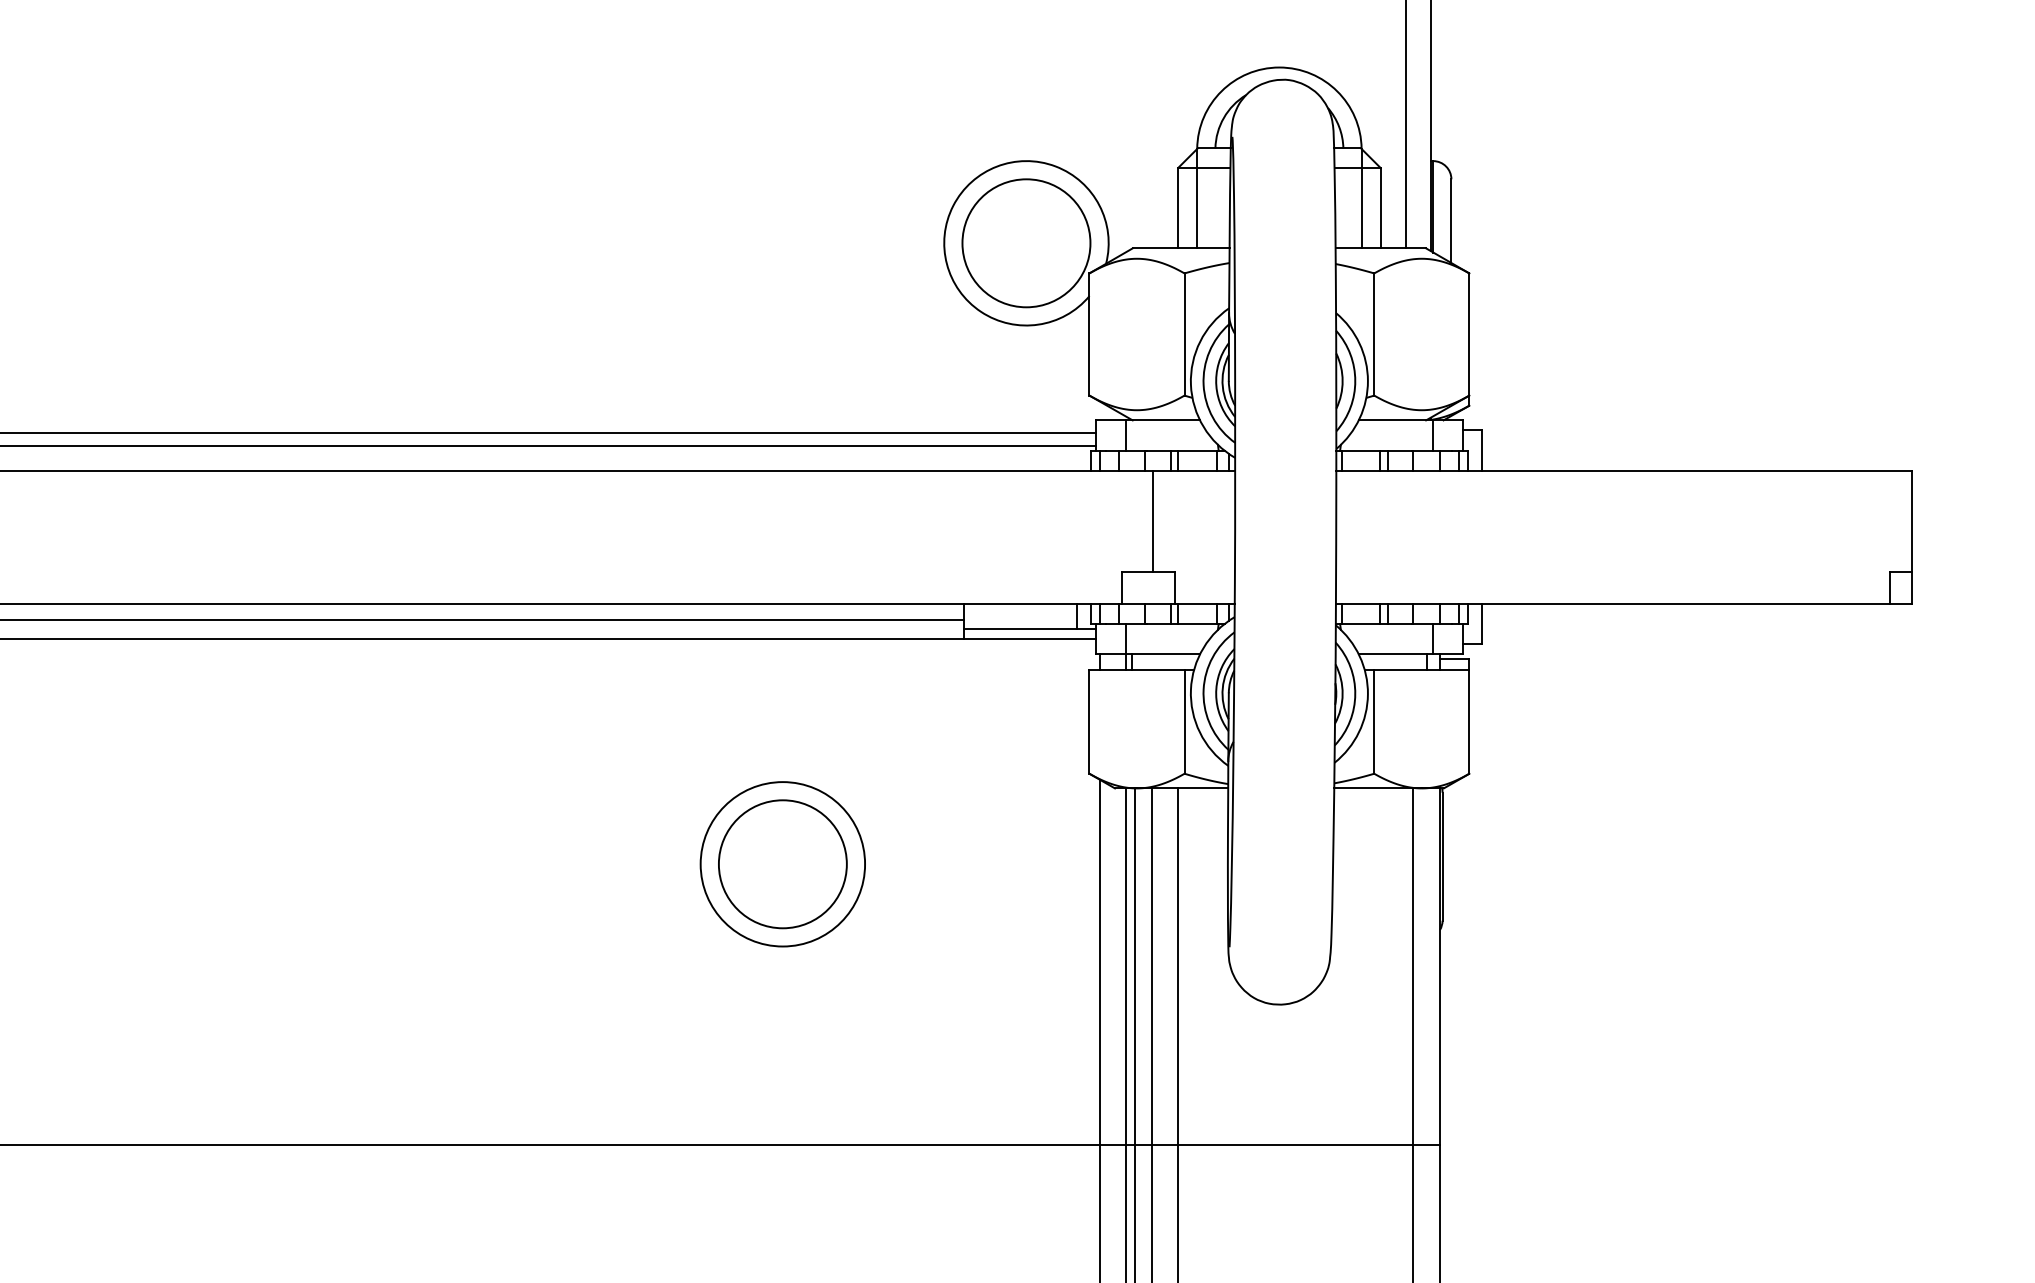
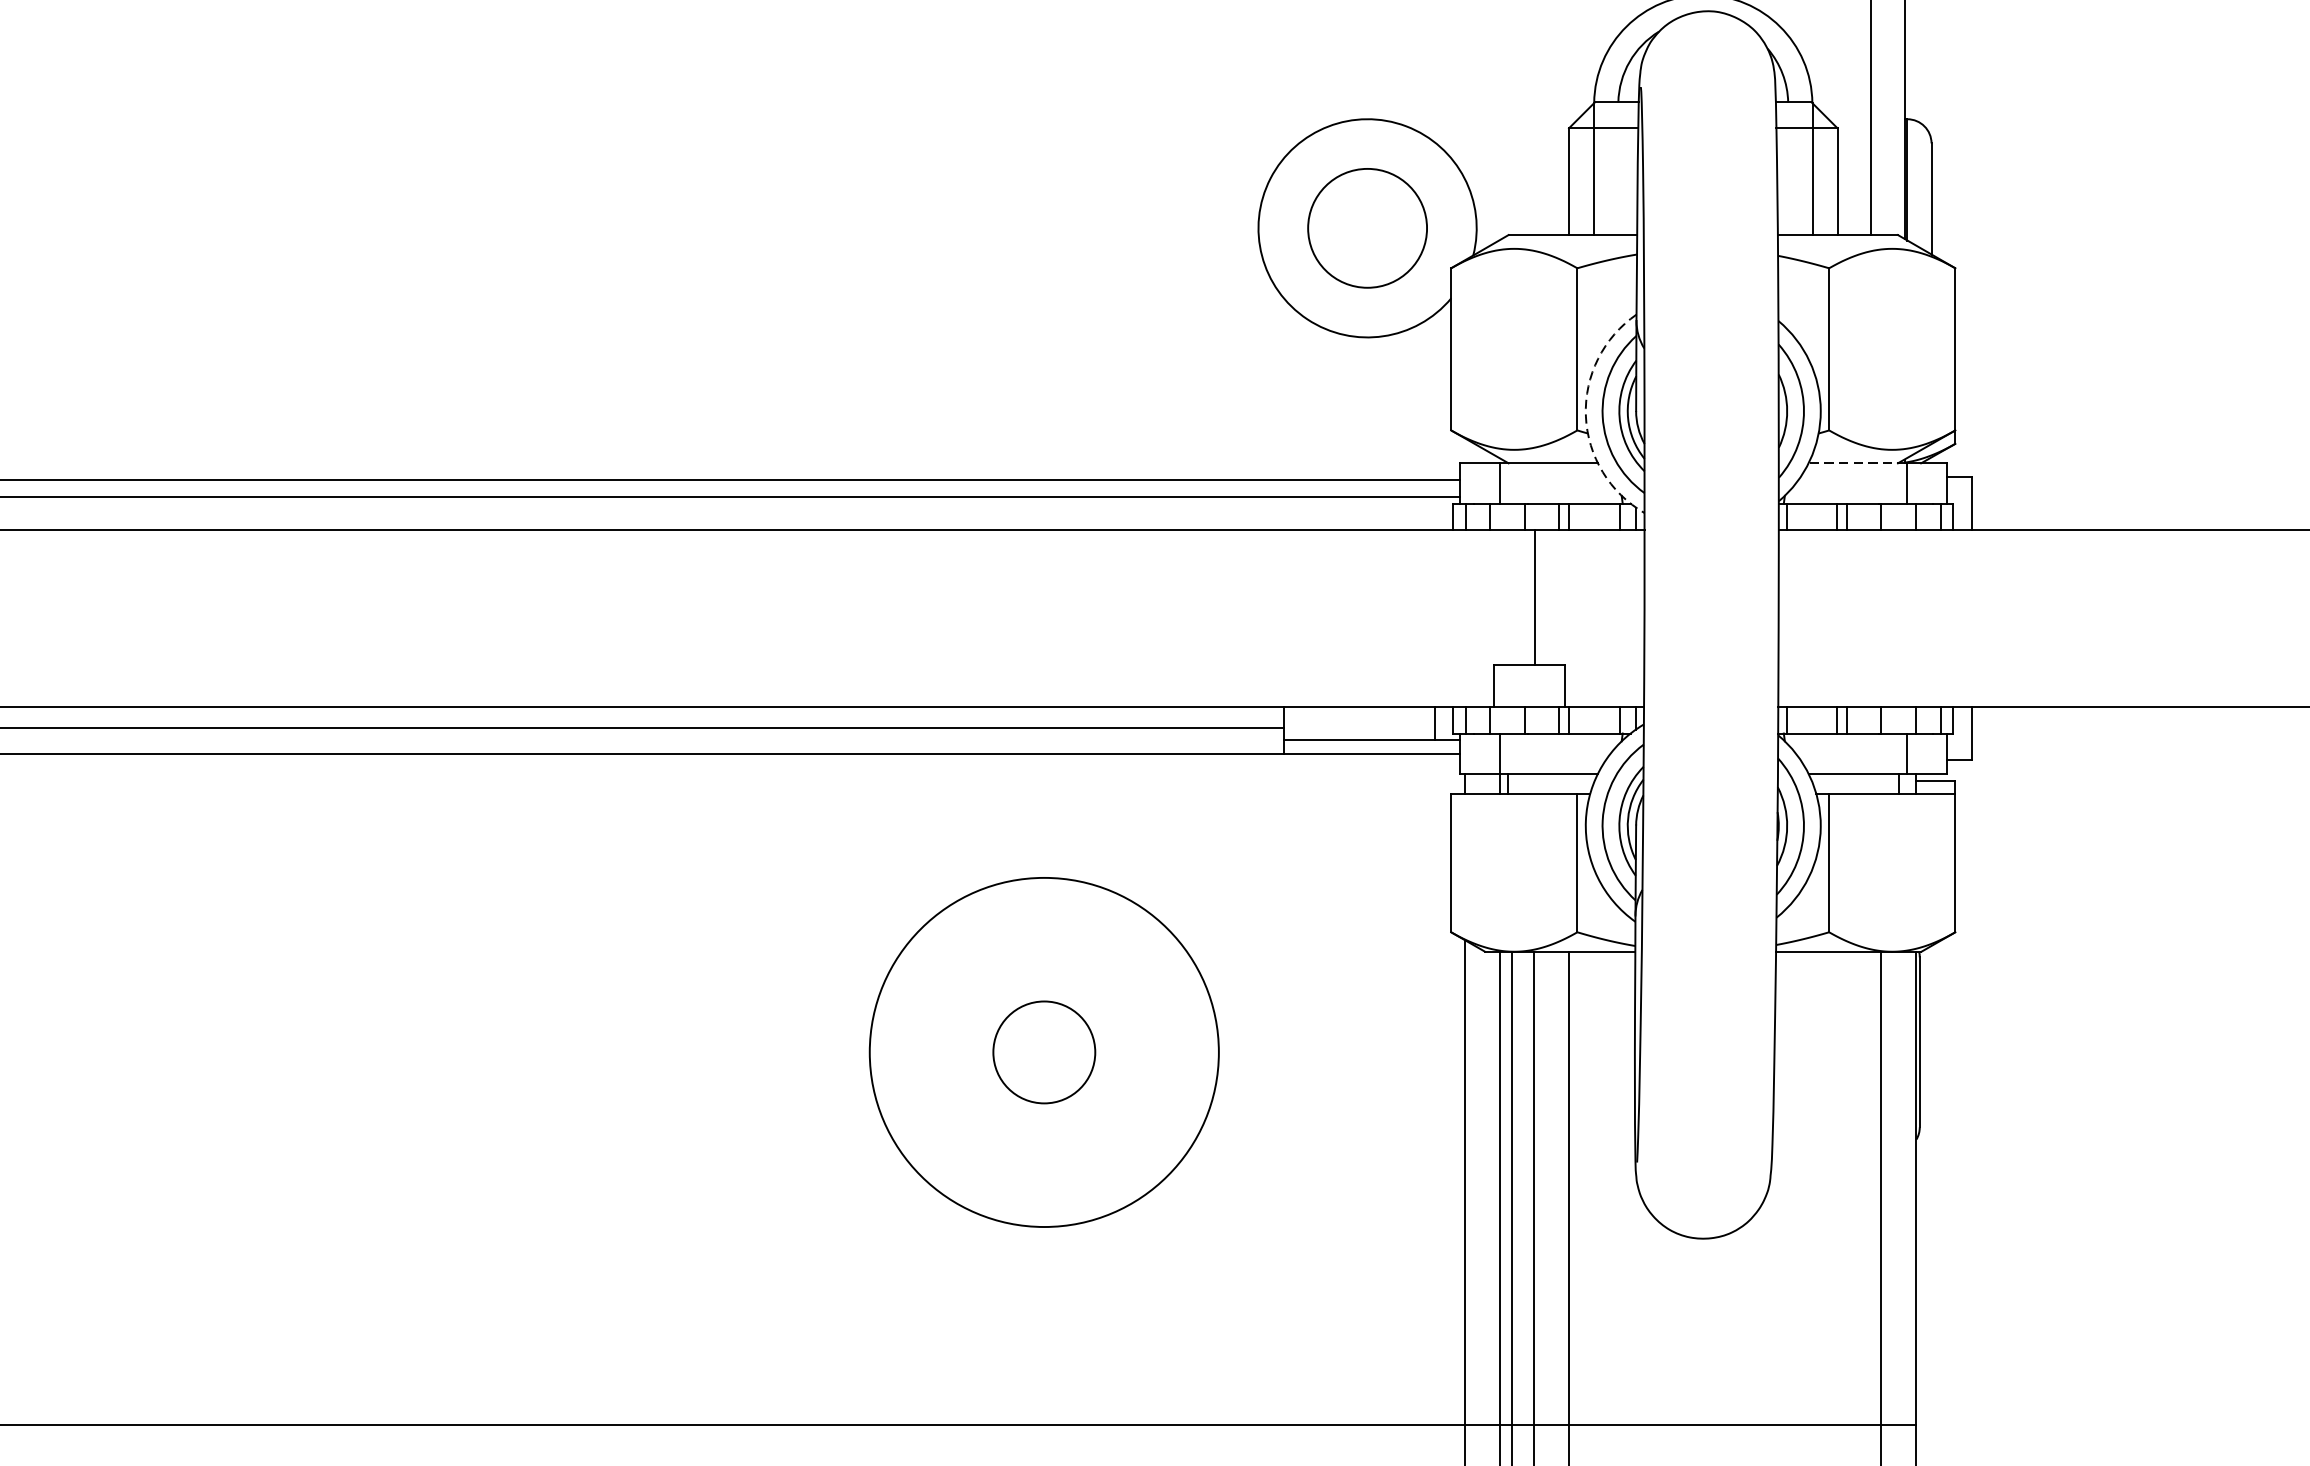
circle: (1026, 243) -> (1367, 228), size x0.7
arc: (1190, 384) -> (1585, 415), solid -> dashed
line: (1395, 420) -> (1857, 463), solid -> dashed
circle: (782, 864) -> (1043, 1052), size x0.6
circle: (782, 864) -> (1043, 1052), size x1.6

